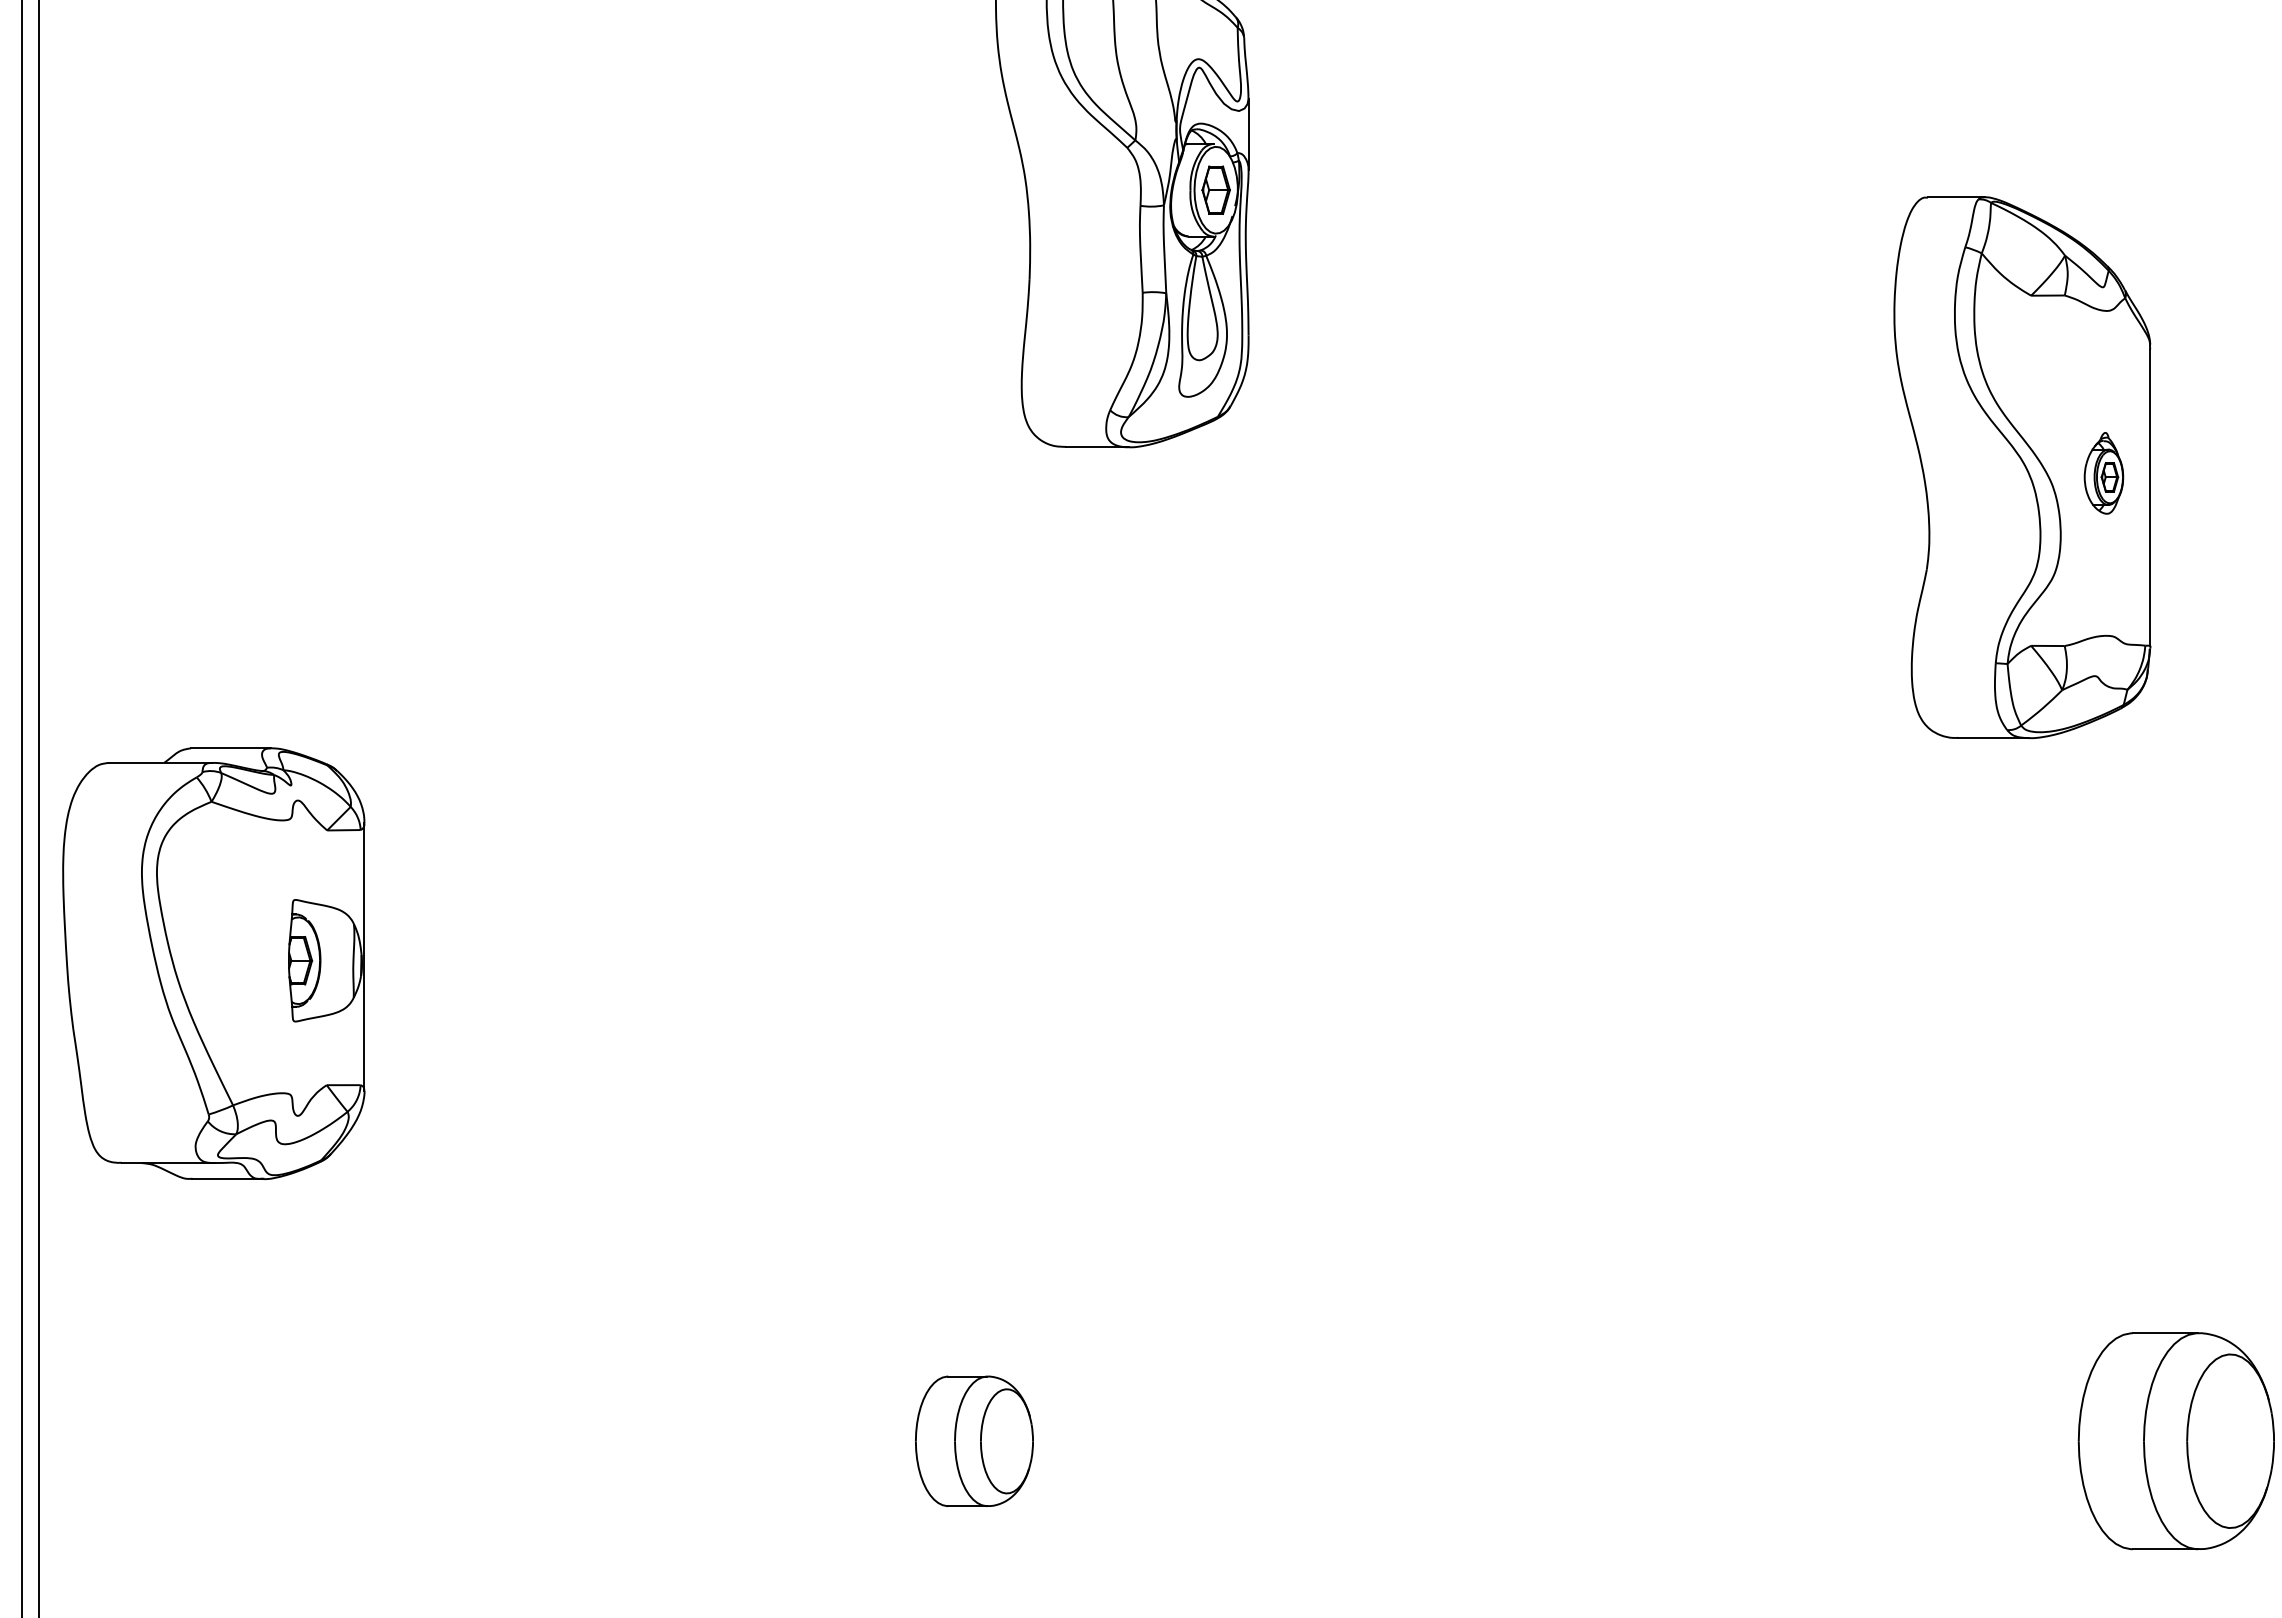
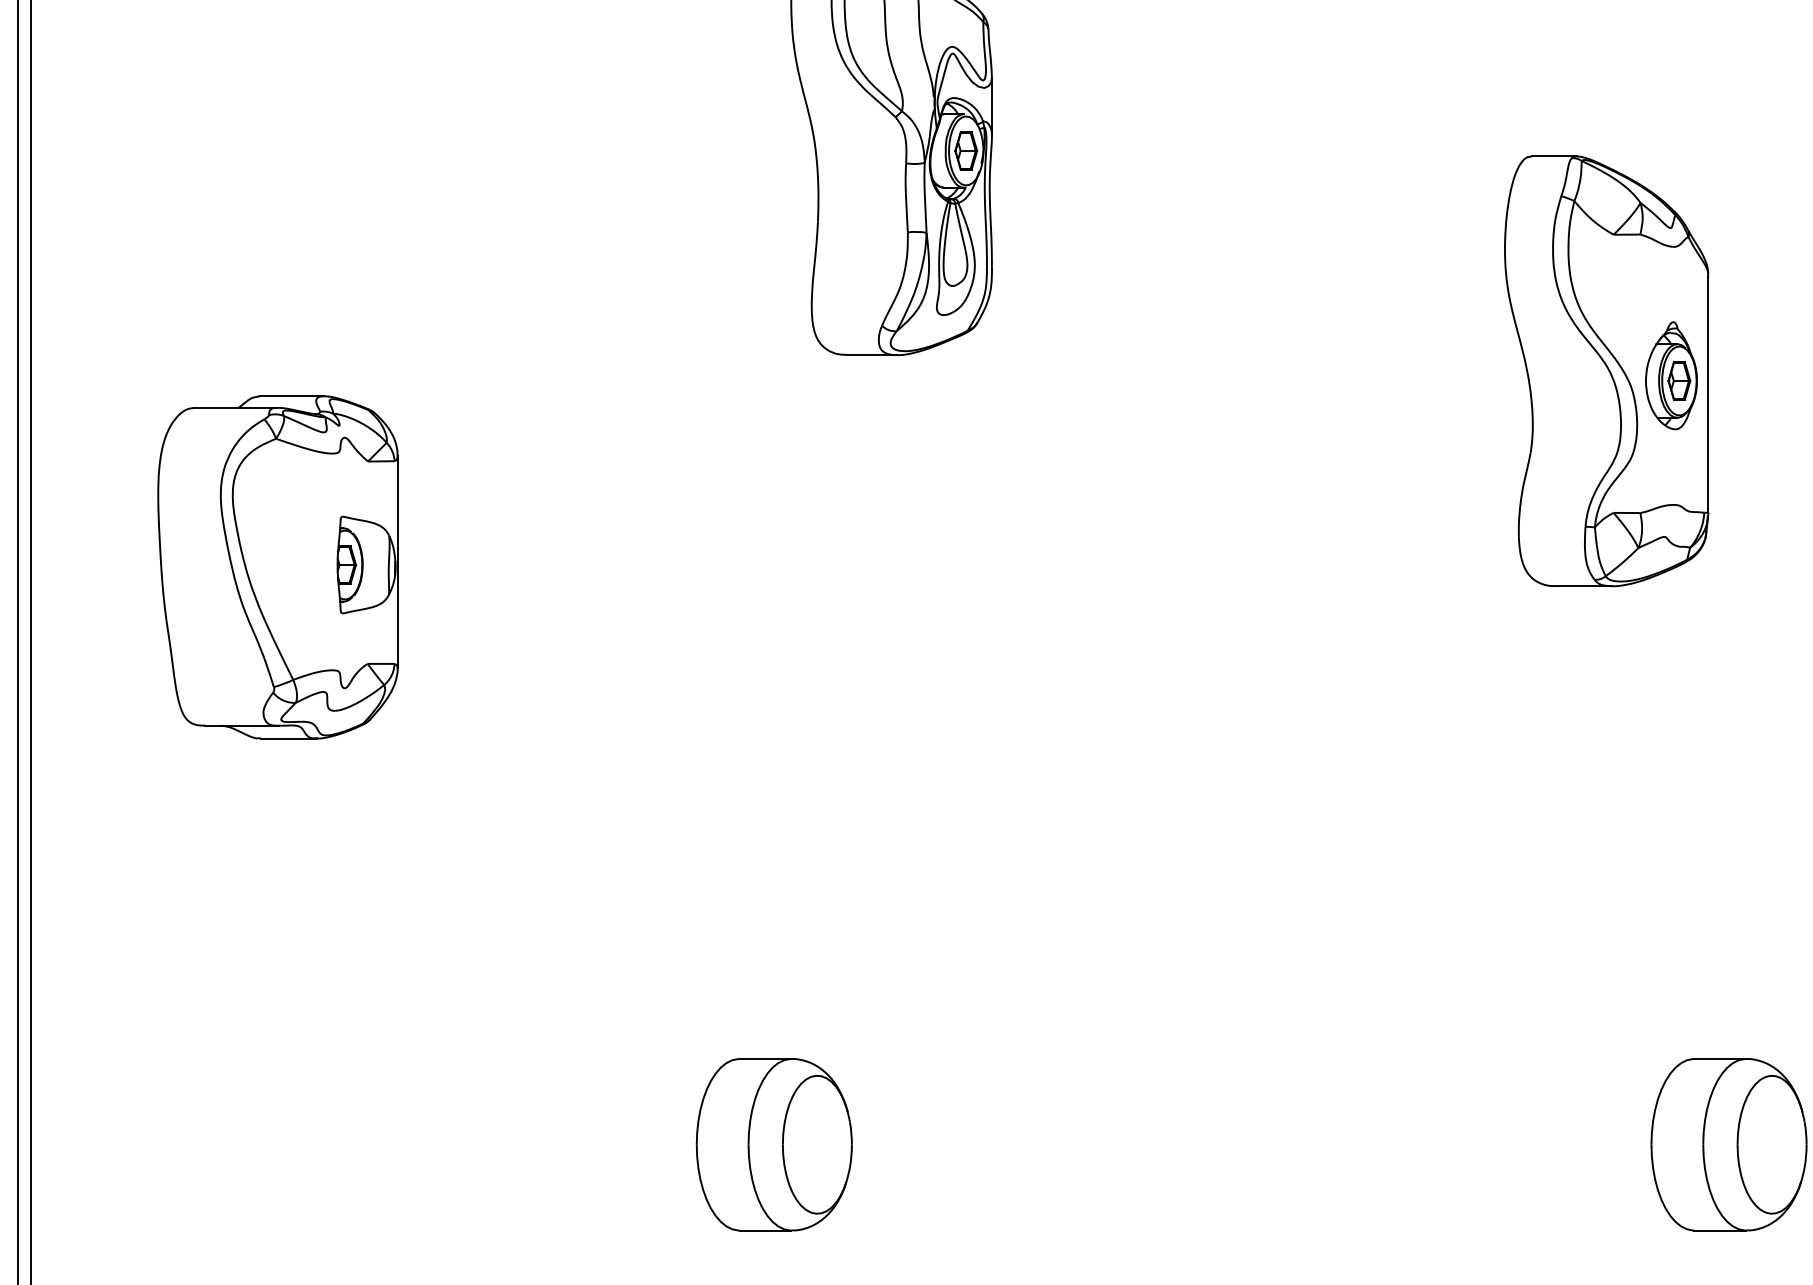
part: (2103, 472) -> (1671, 375), size x1.67
part: (213, 963) -> (277, 567), moved
part: (973, 1440) -> (773, 1144), size x1.67

